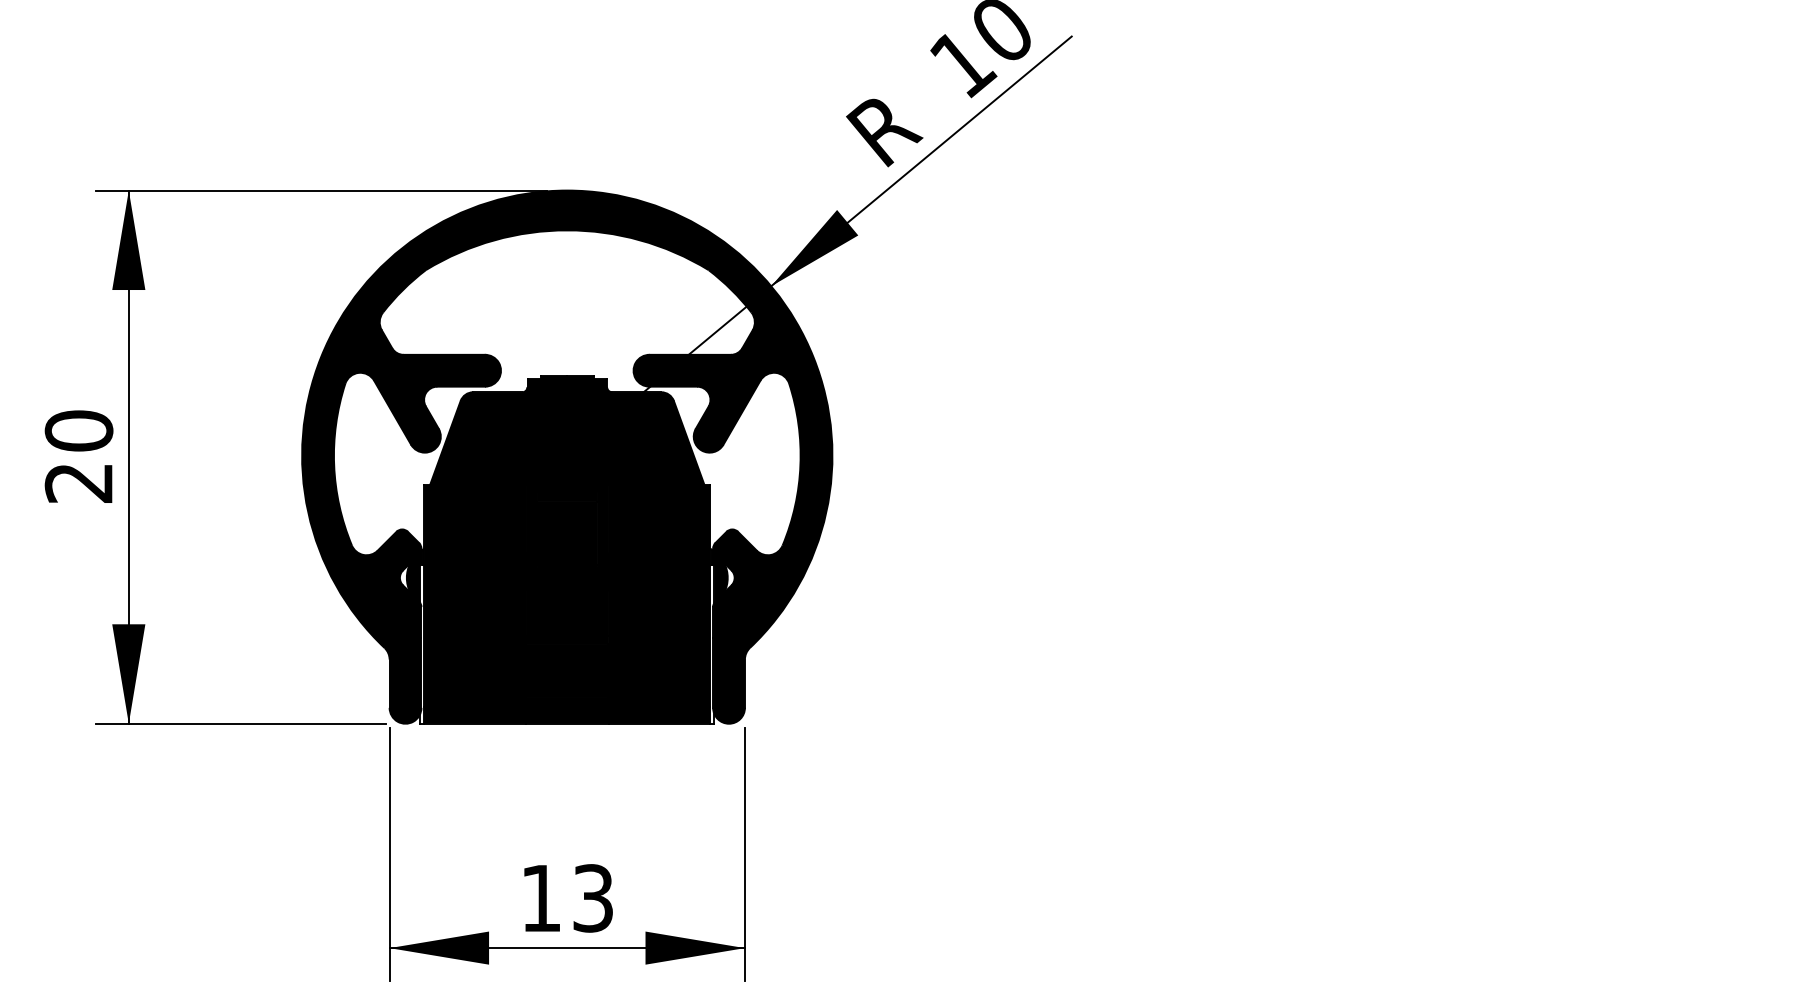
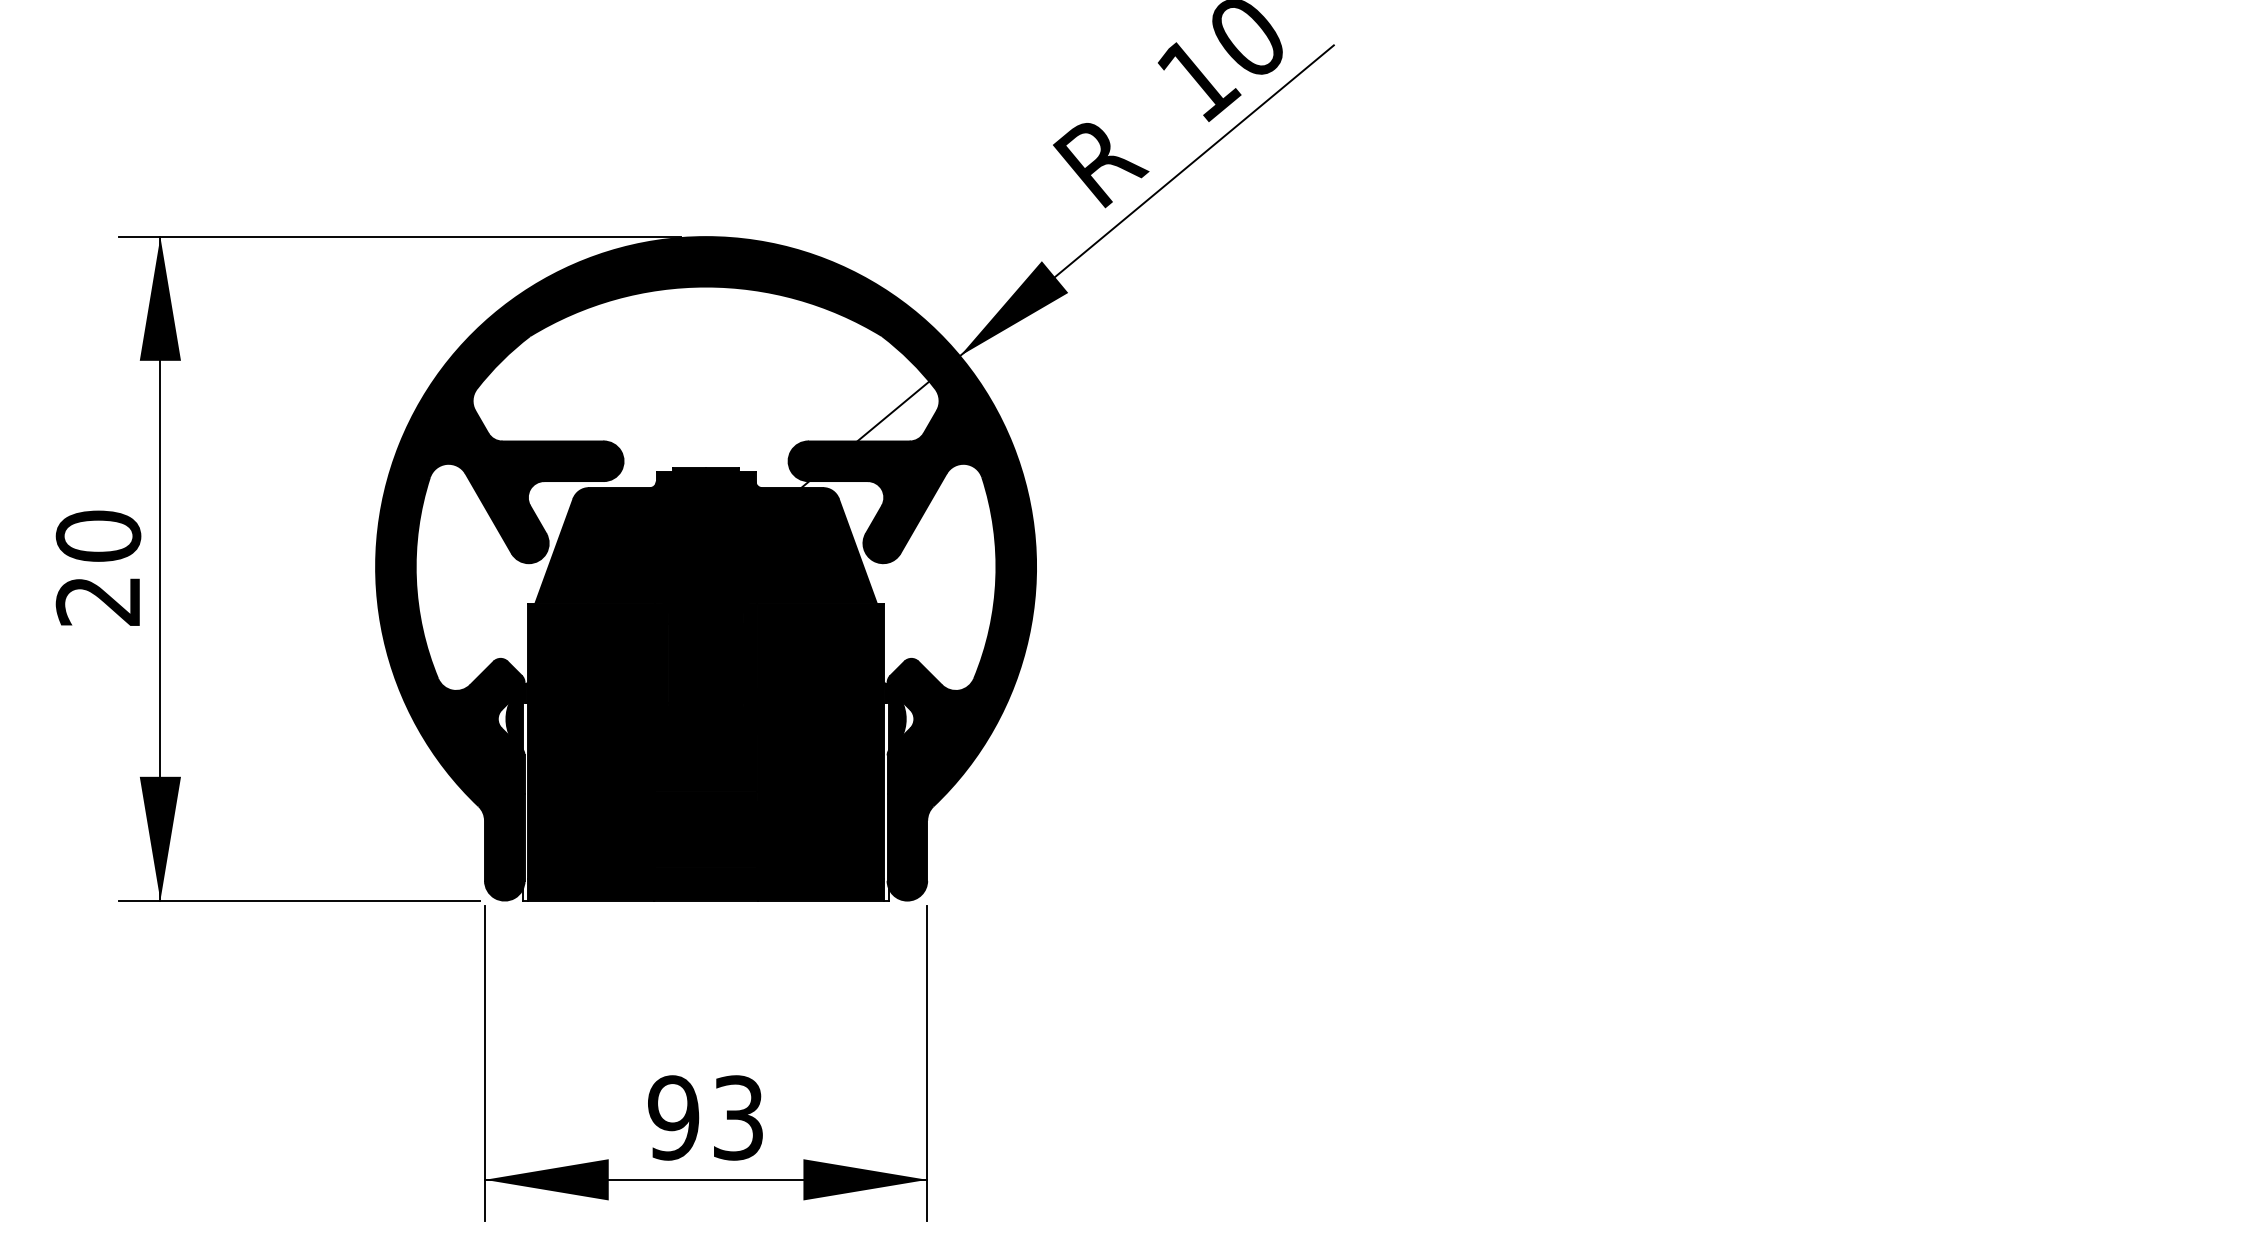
text: (540, 898) -> (672, 1118), 13 -> 93

